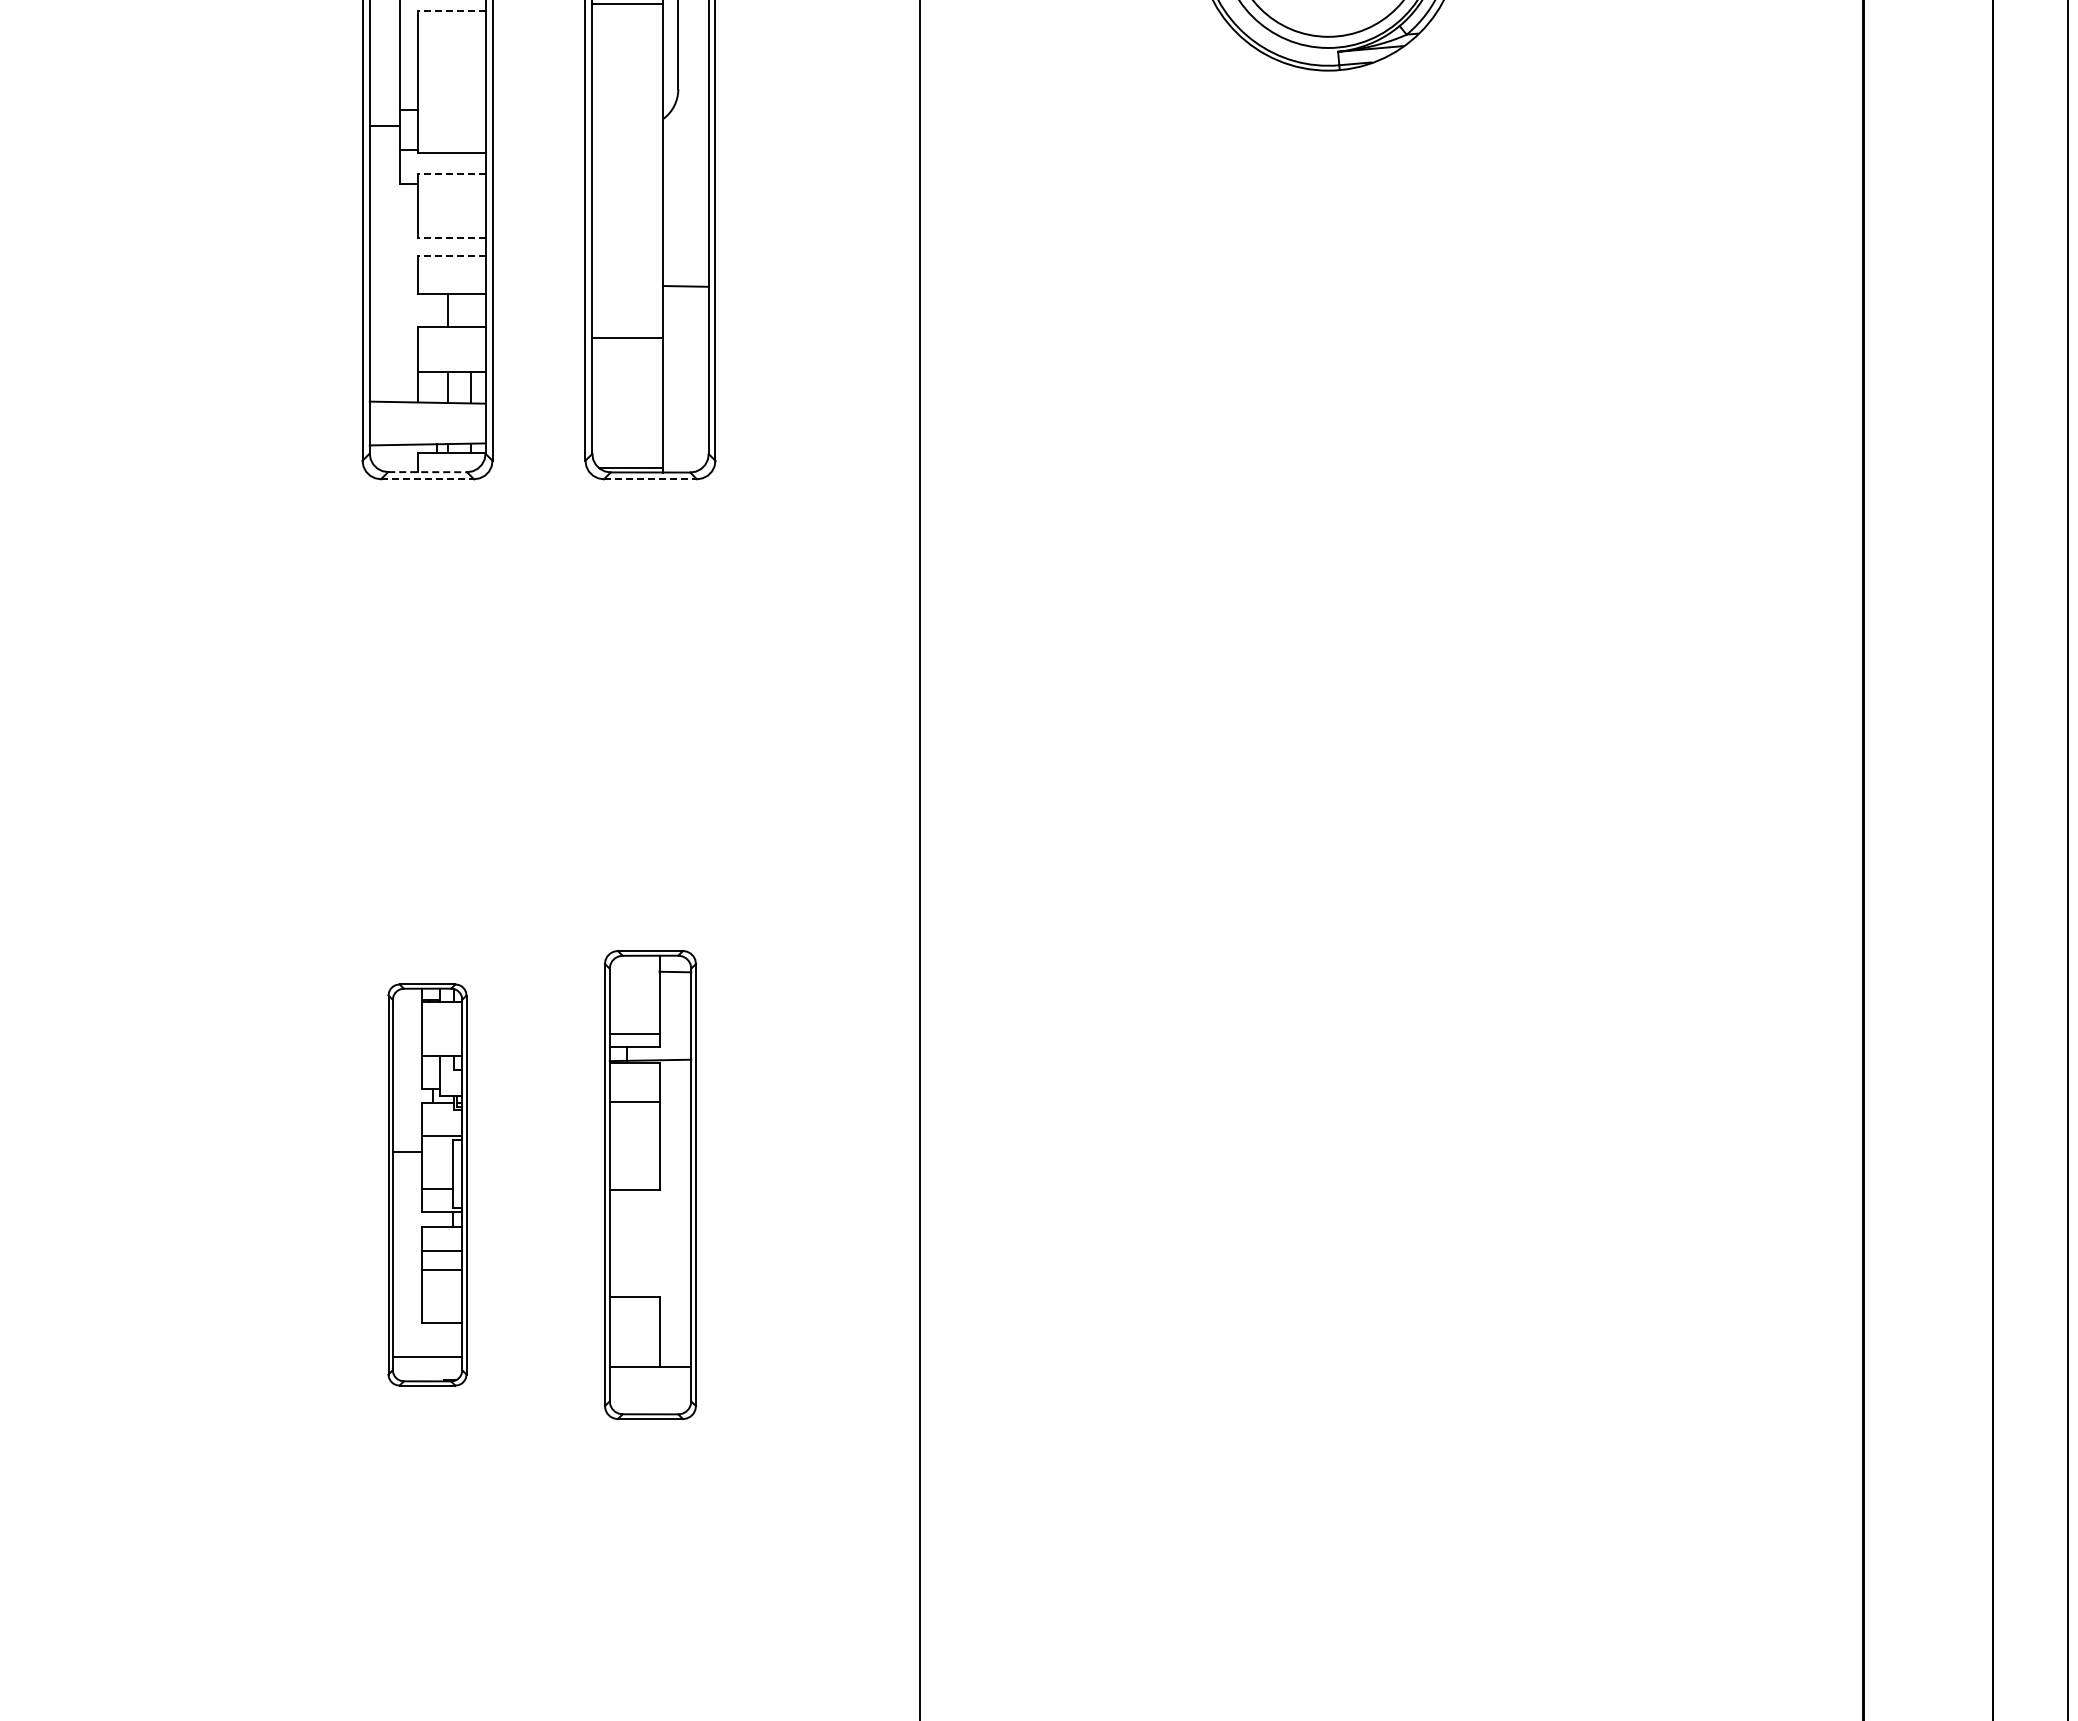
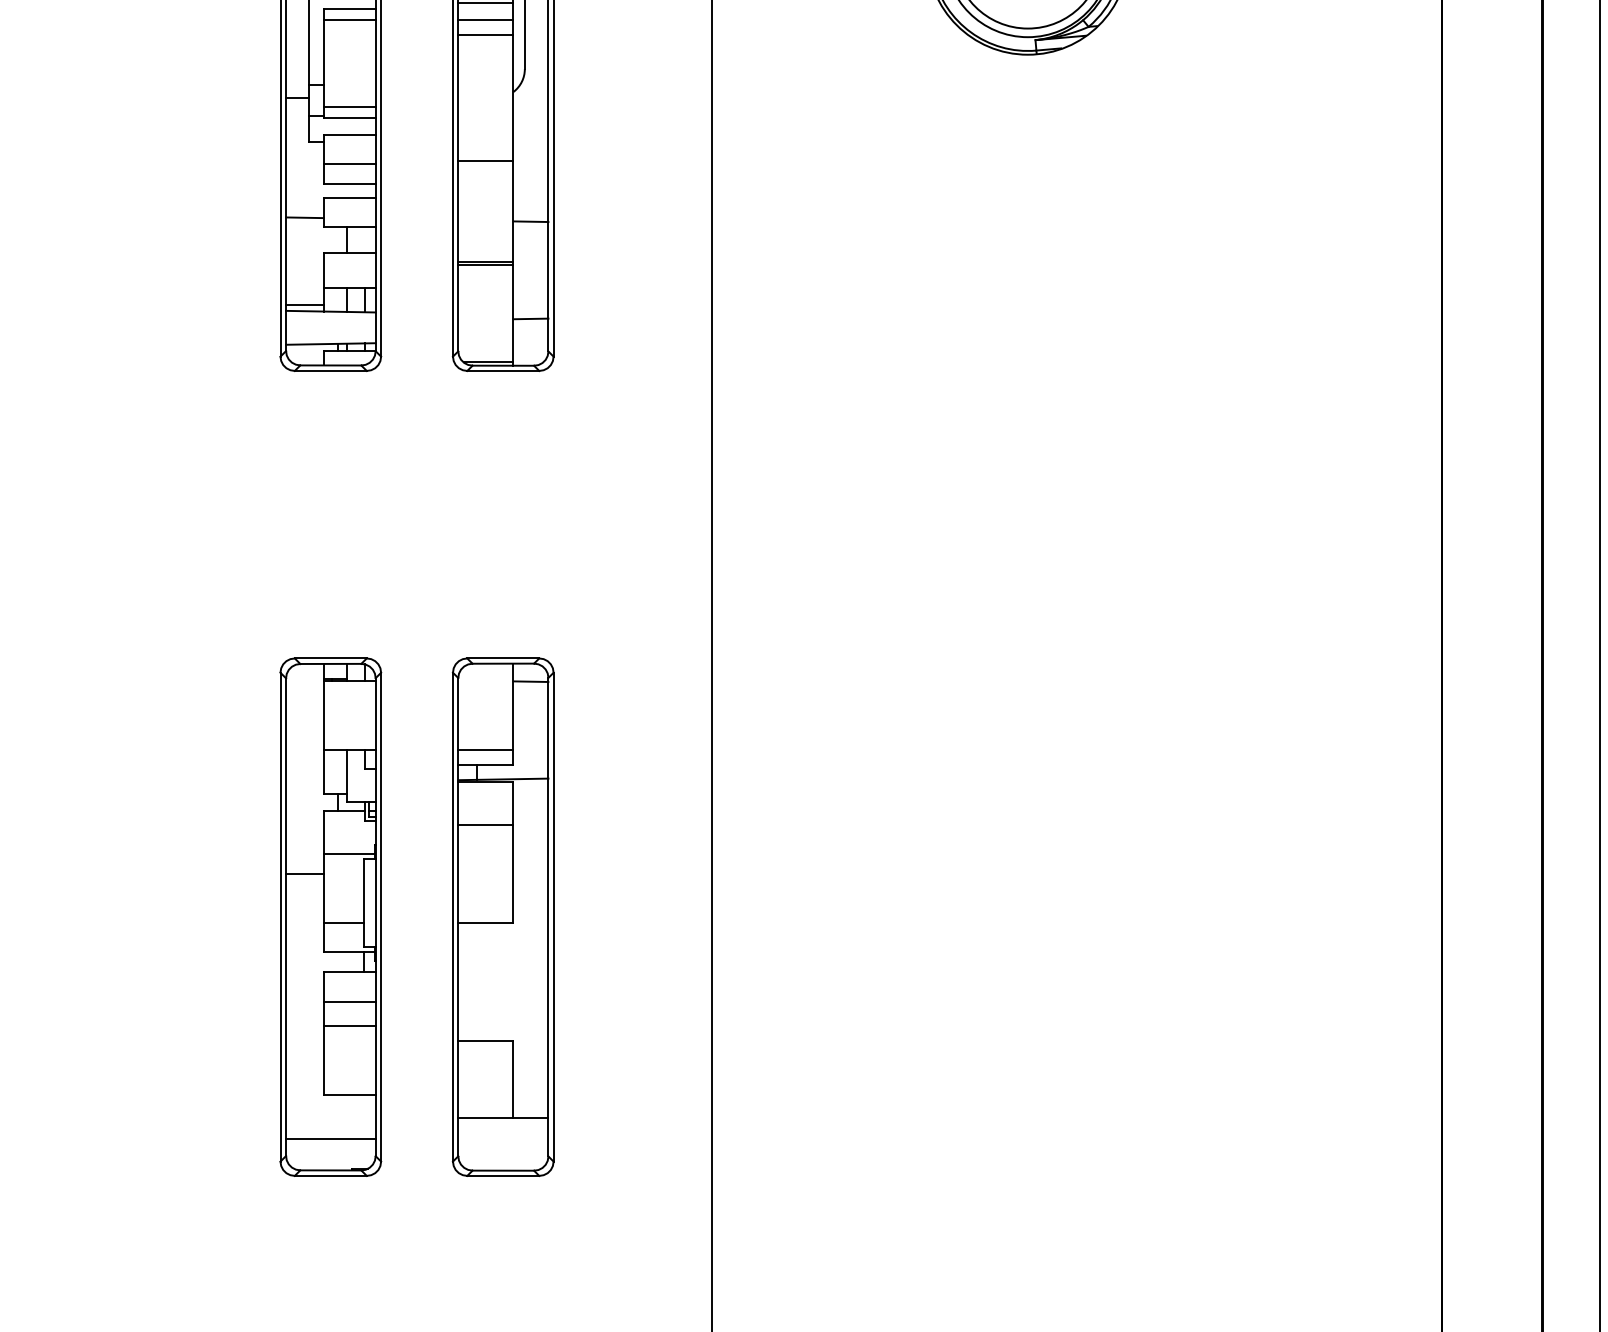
line: (451, 11) -> (349, 8), dashed -> solid
line: (451, 25) -> (349, 19), added
line: (627, 26) -> (485, 20), added
line: (627, 44) -> (485, 34), added
line: (451, 138) -> (349, 107), added
line: (451, 174) -> (349, 135), dashed -> solid
line: (627, 208) -> (485, 161), added
line: (451, 212) -> (349, 164), added
line: (451, 237) -> (349, 183), dashed -> solid
line: (451, 256) -> (349, 198), dashed -> solid
line: (393, 280) -> (304, 217), added
line: (627, 341) -> (485, 264), added
line: (393, 393) -> (304, 304), added
line: (685, 411) -> (530, 318), added
line: (428, 472) -> (331, 365), dashed -> solid
line: (427, 479) -> (330, 371), dashed -> solid
line: (650, 479) -> (503, 371), dashed -> solid
part: (427, 1184) -> (330, 916), size x1.67
part: (650, 1184) -> (503, 916), size x1.43

